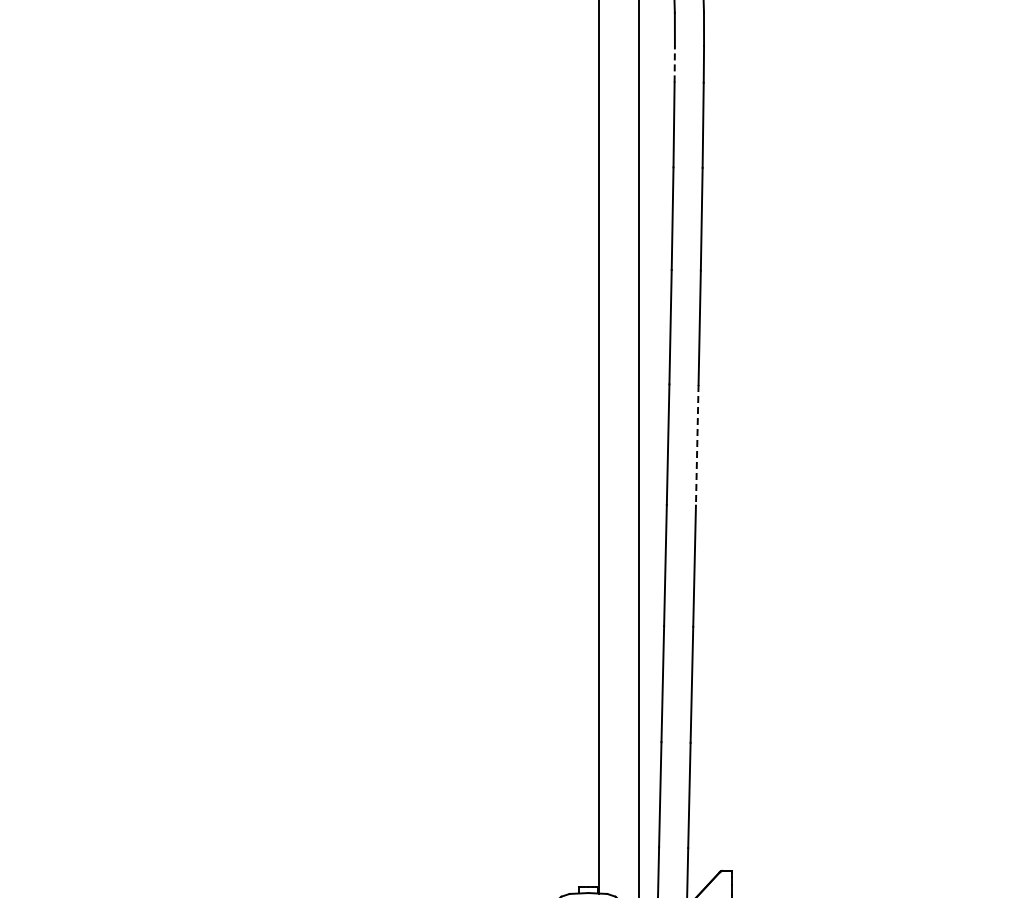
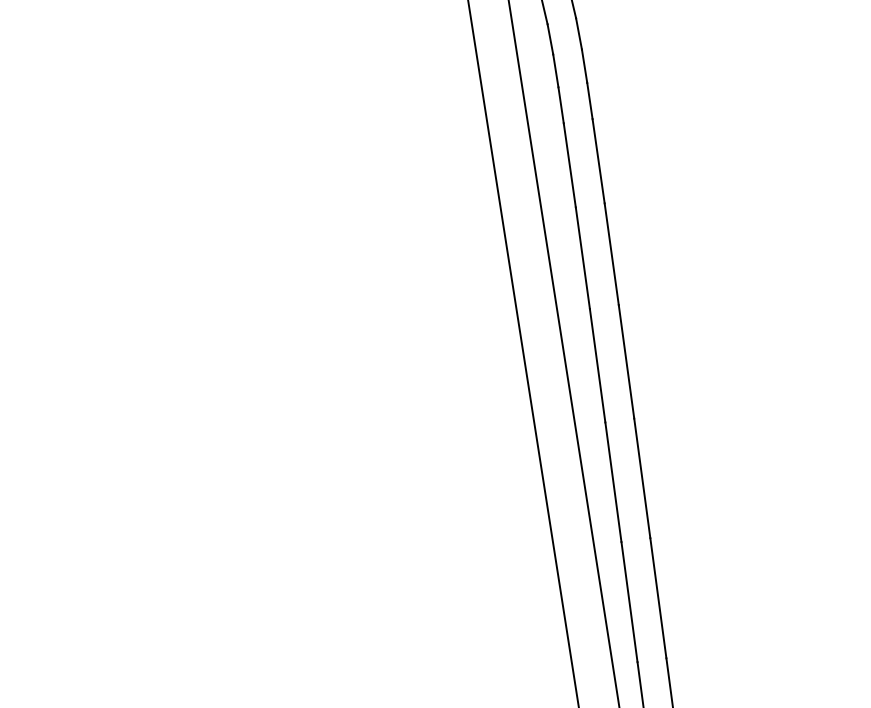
line: (674, 63) -> (560, 104), dashed -> solid
line: (697, 445) -> (642, 478), dashed -> solid

